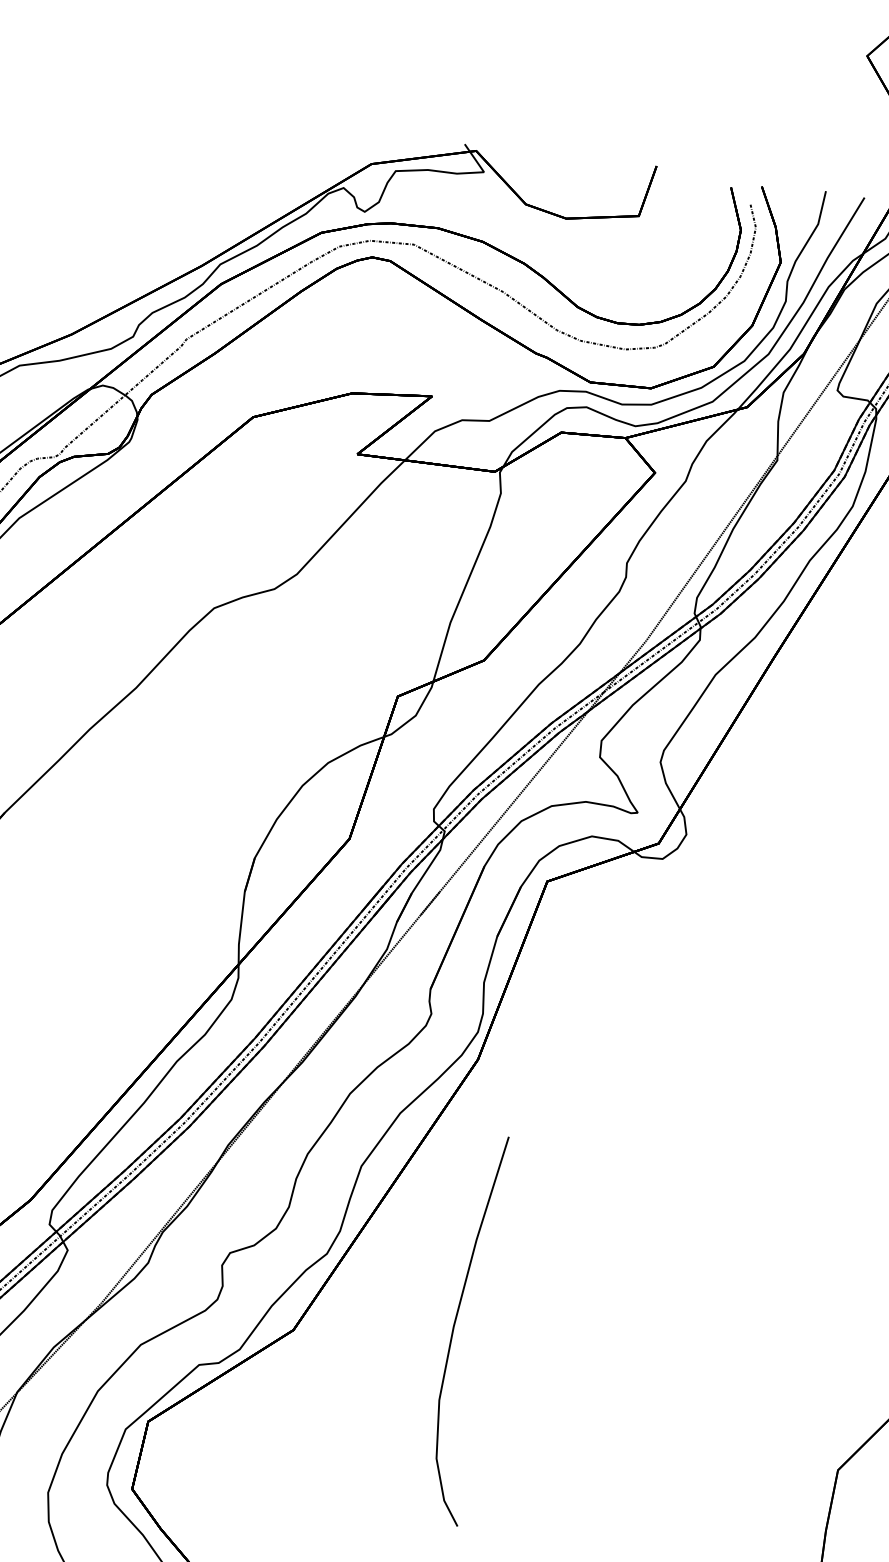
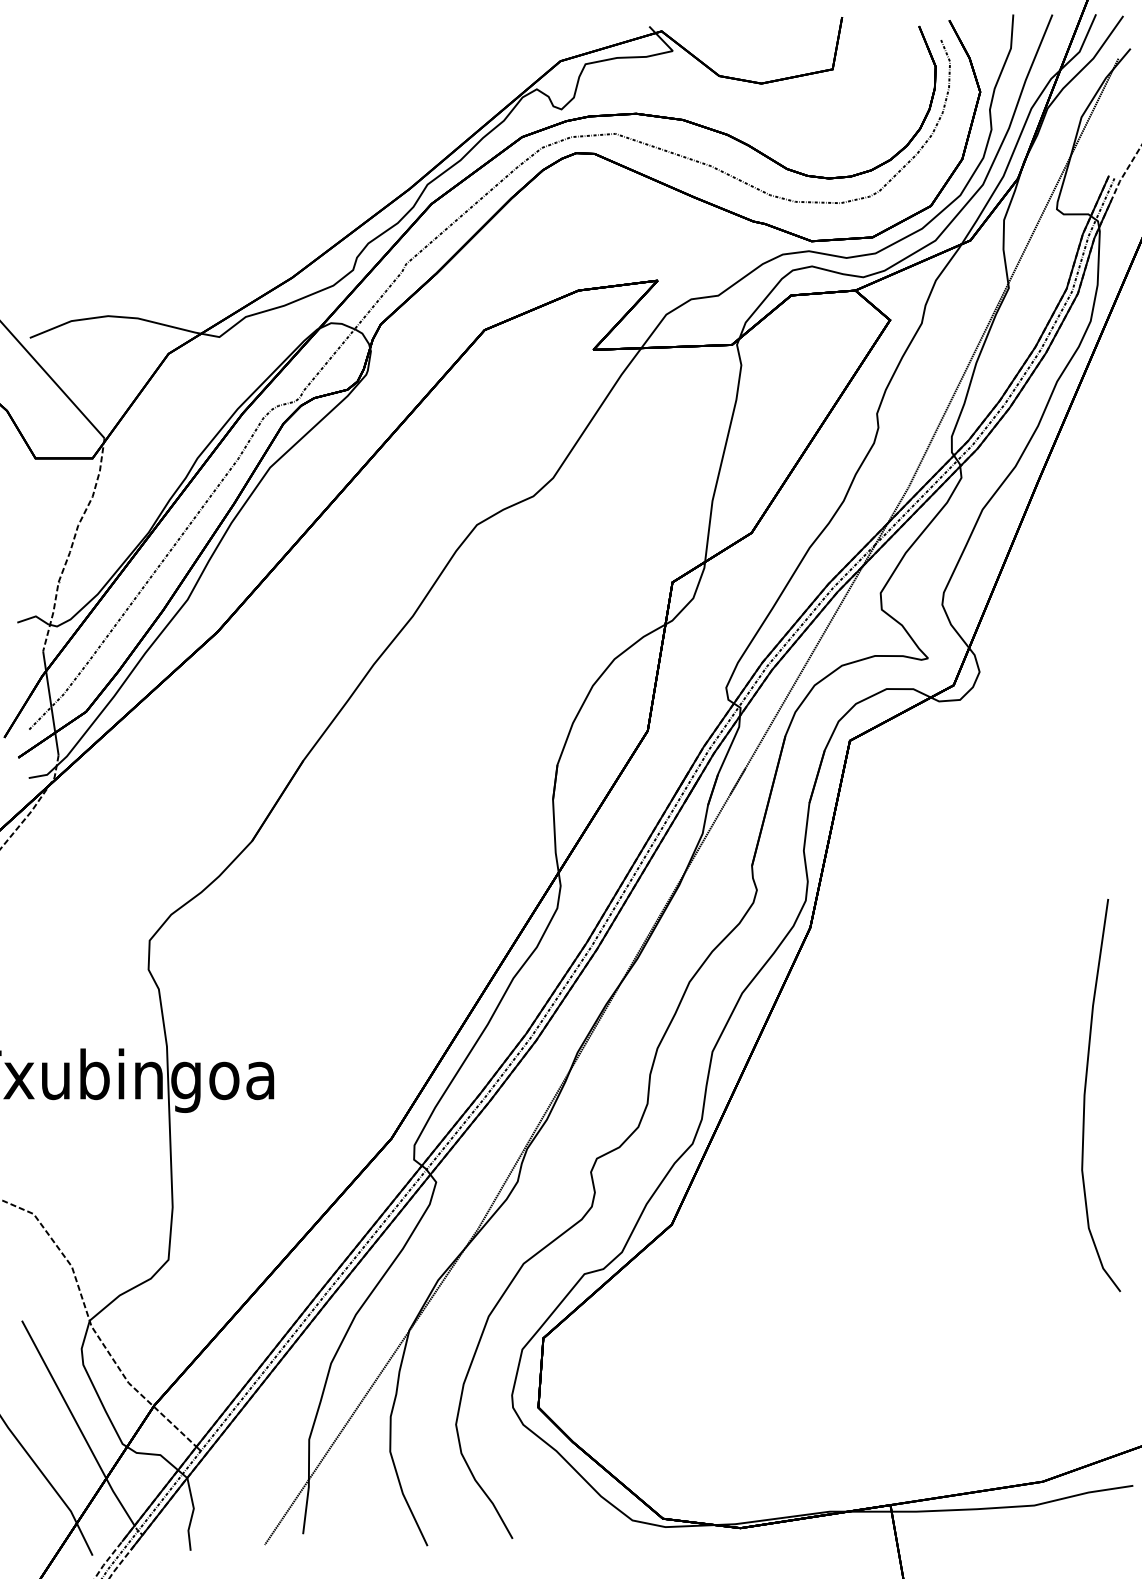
curve: (454, 1327) -> (1085, 1095), moved

